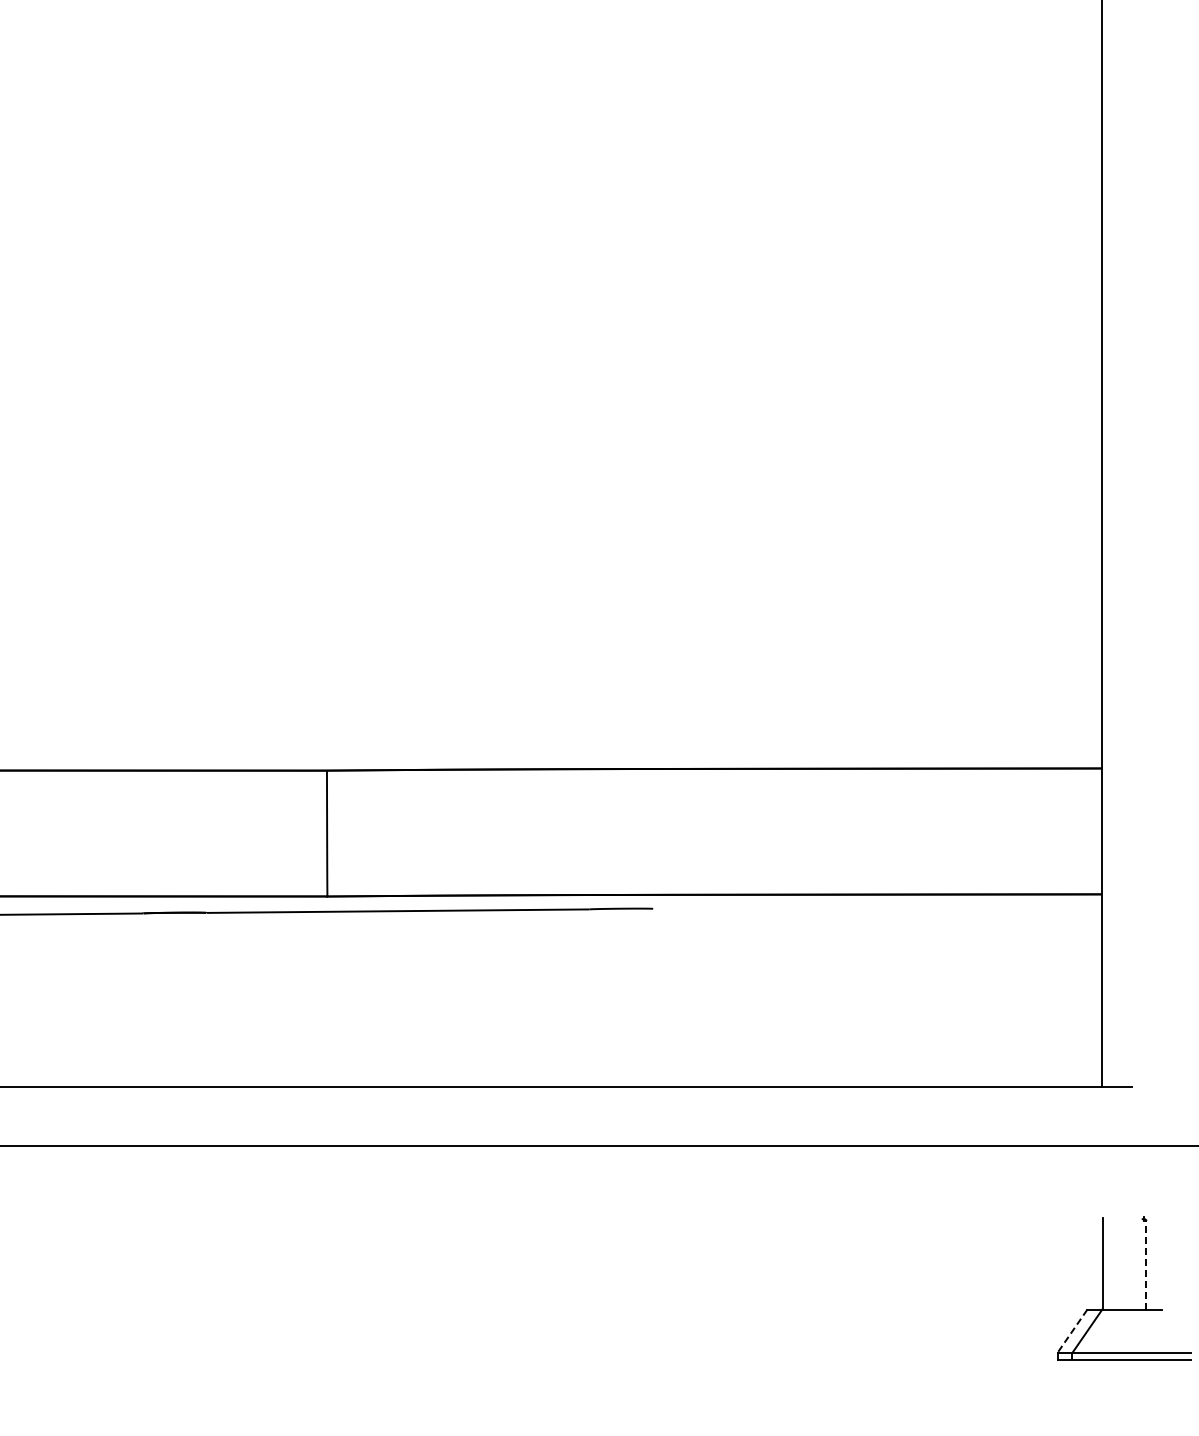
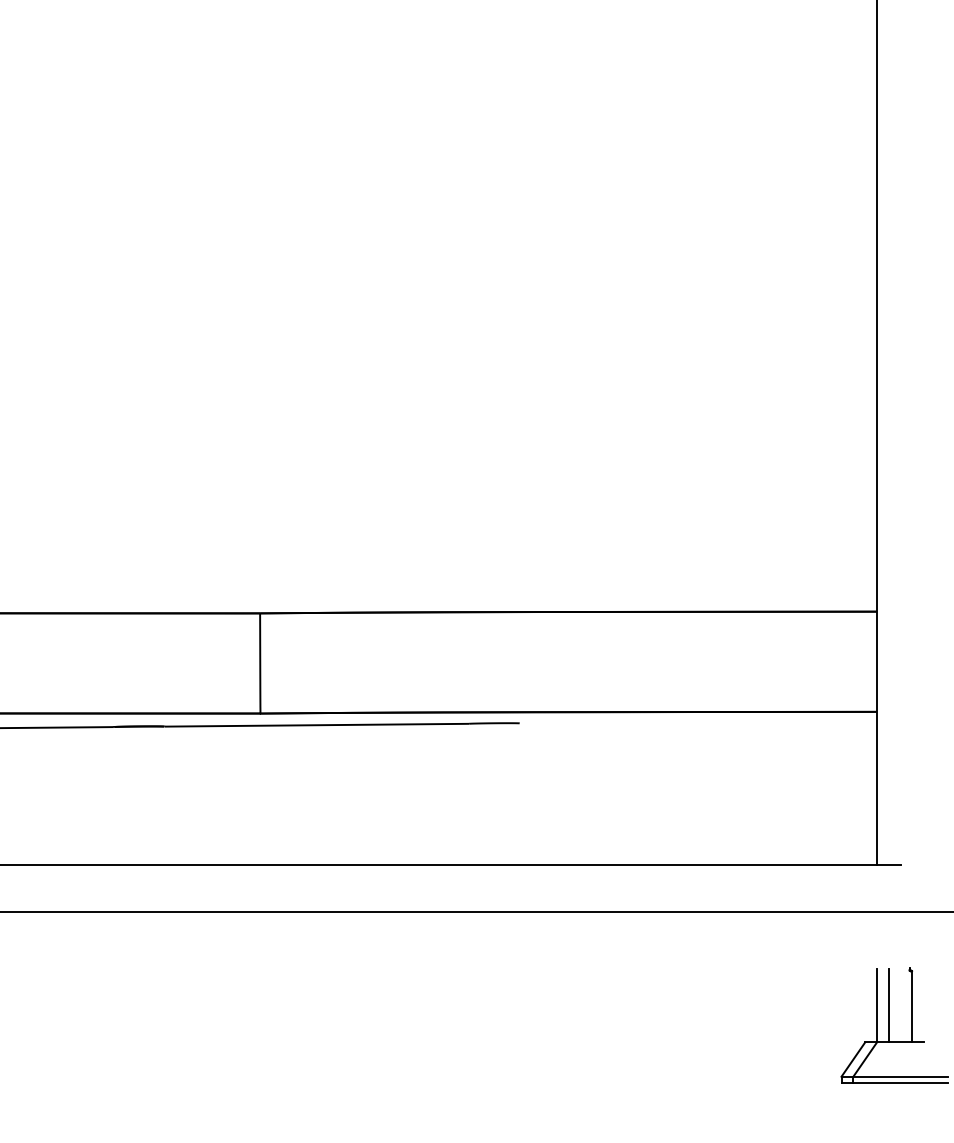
line: (1117, 1263) -> (889, 1005), added
line: (1146, 1264) -> (912, 1006), dashed -> solid
line: (1072, 1331) -> (853, 1059), dashed -> solid

